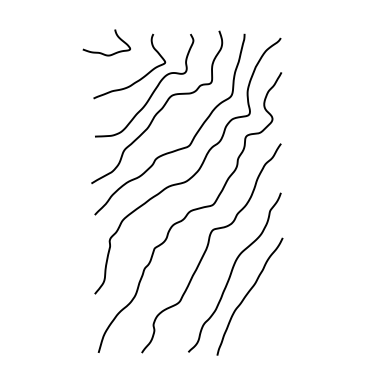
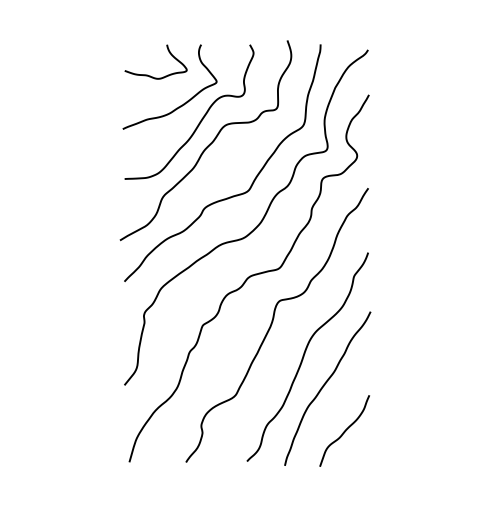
curve: (102, 53) -> (150, 75), moved
curve: (262, 328) -> (344, 430), added

